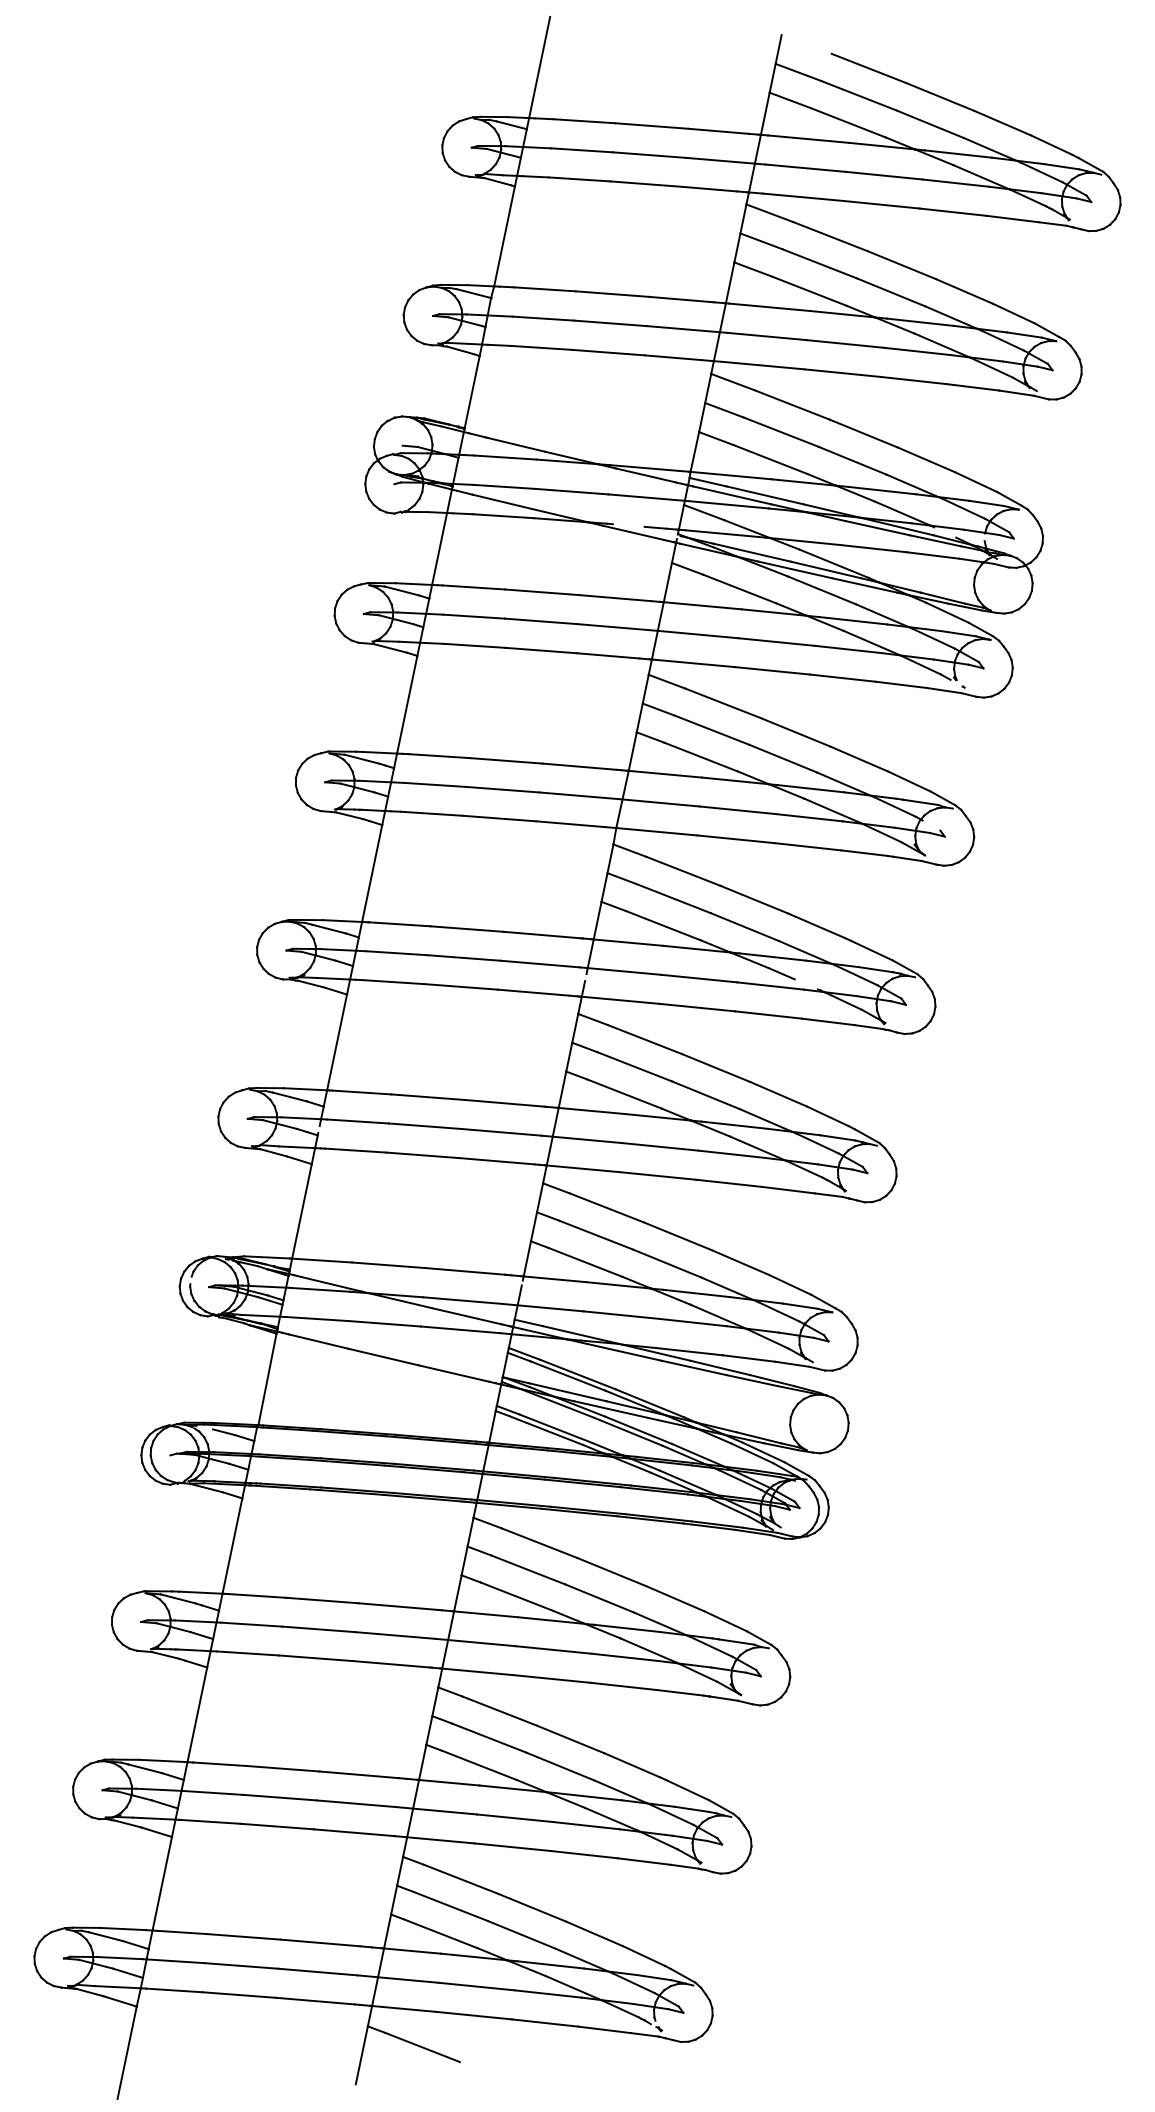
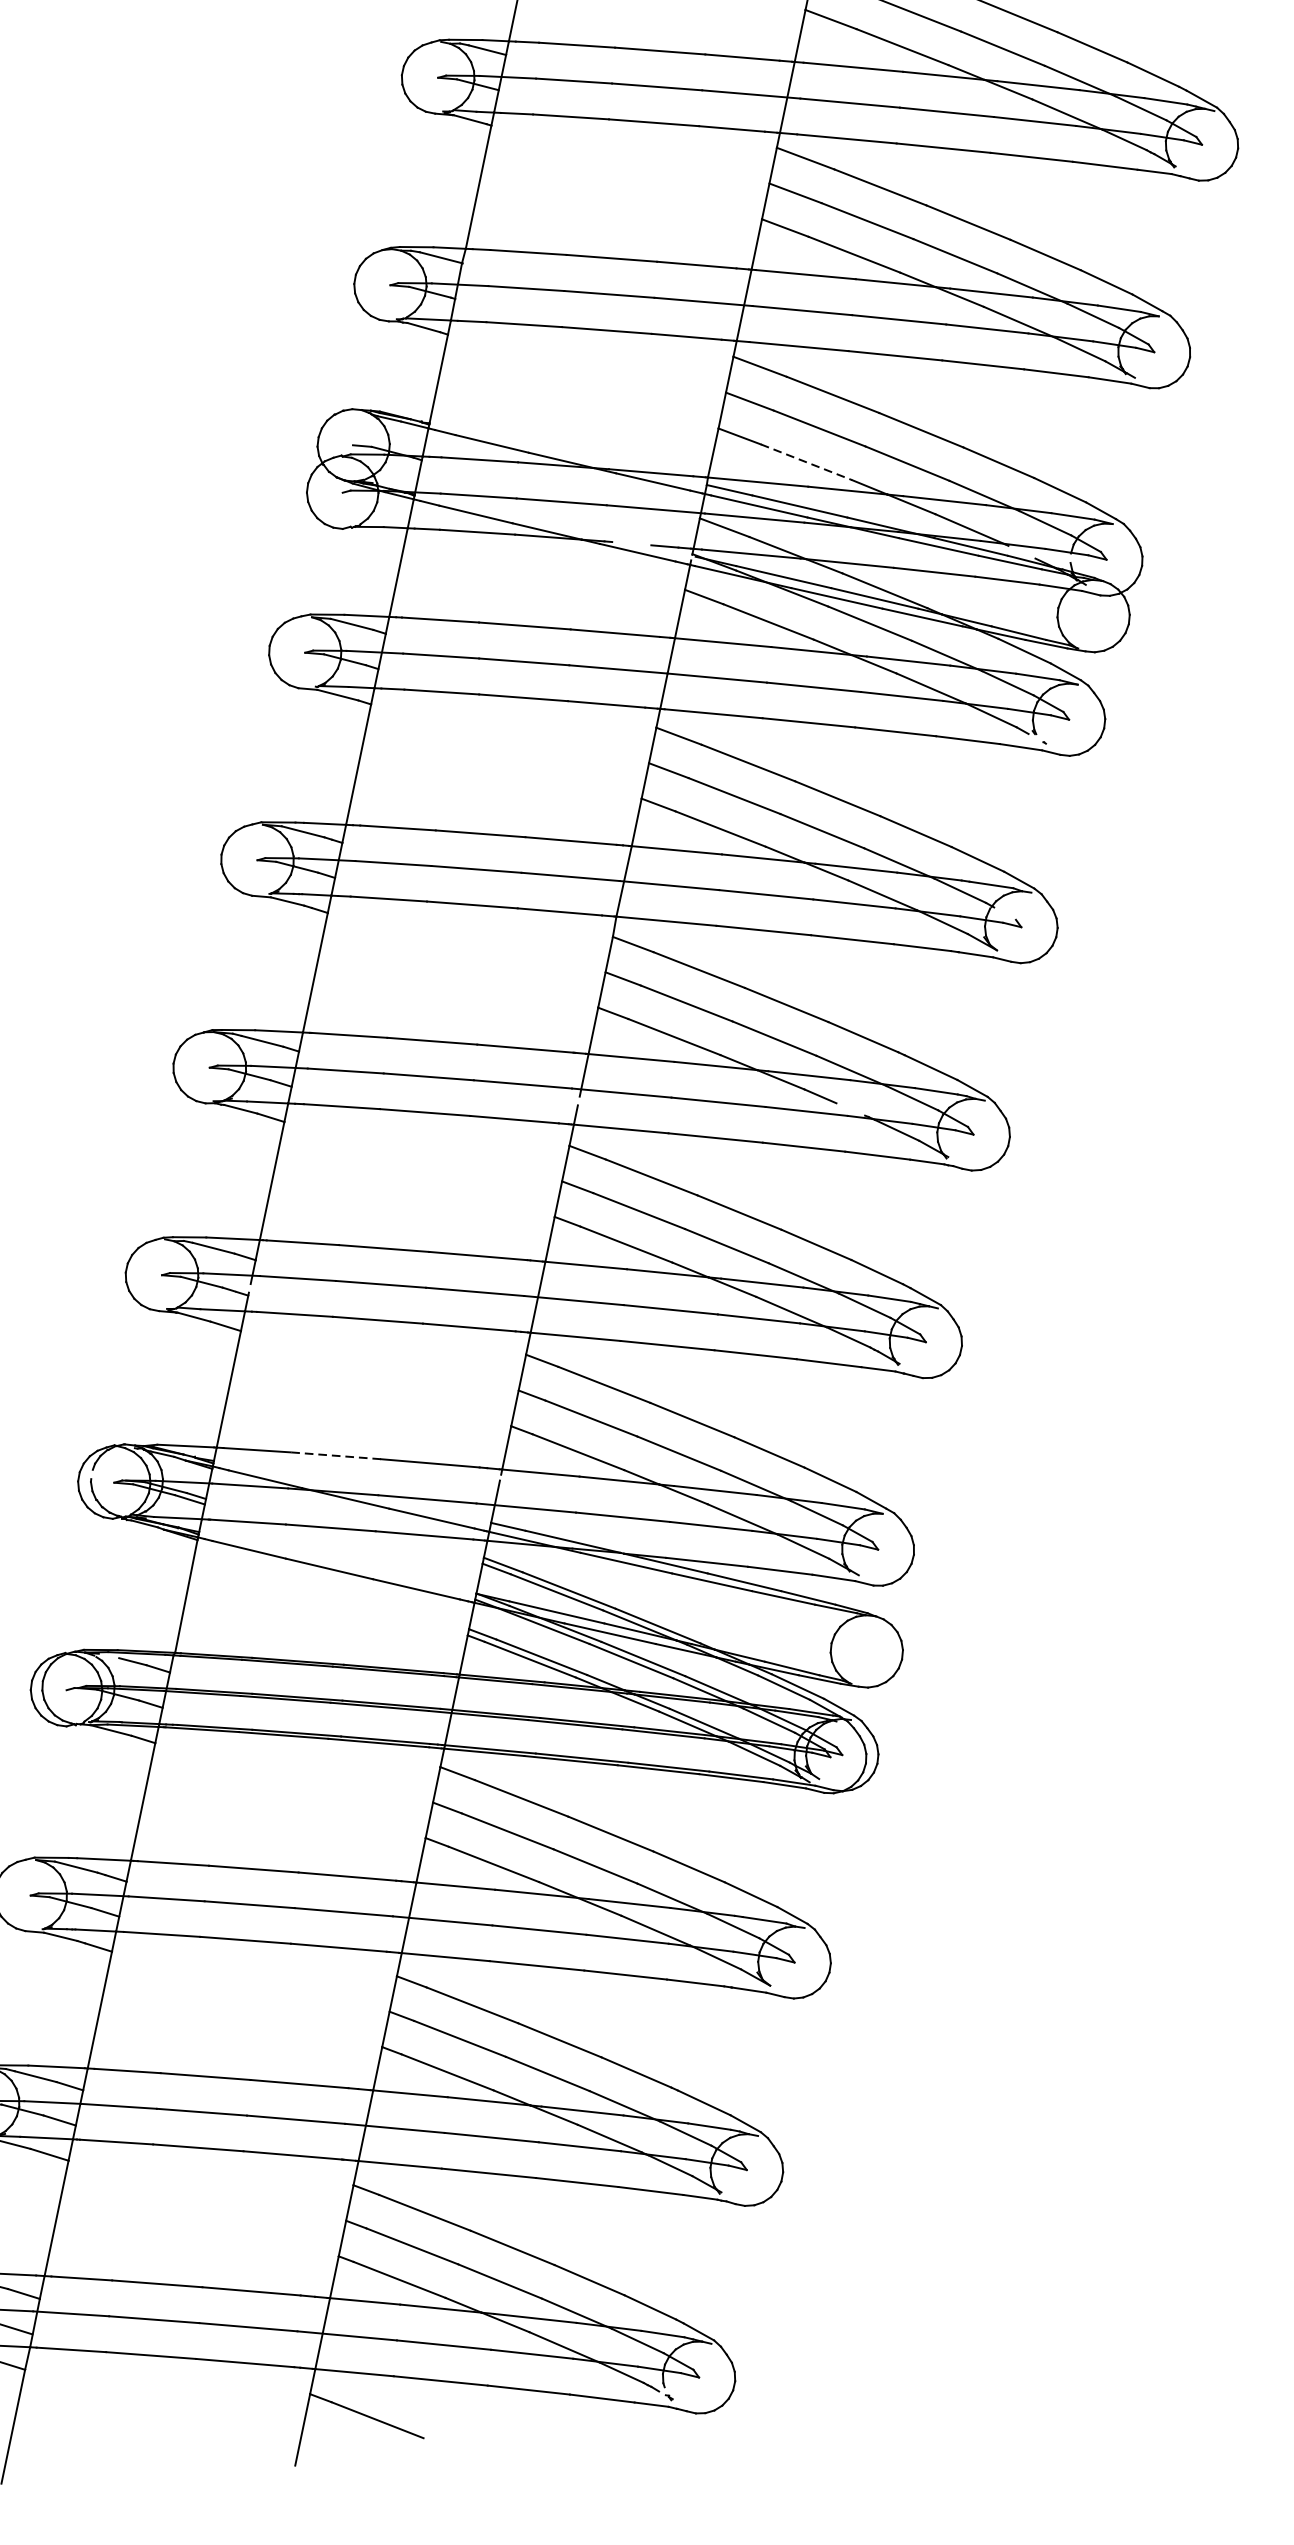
line: (770, 459) -> (806, 462), solid -> dashed
line: (388, 1265) -> (335, 1456), solid -> dashed

